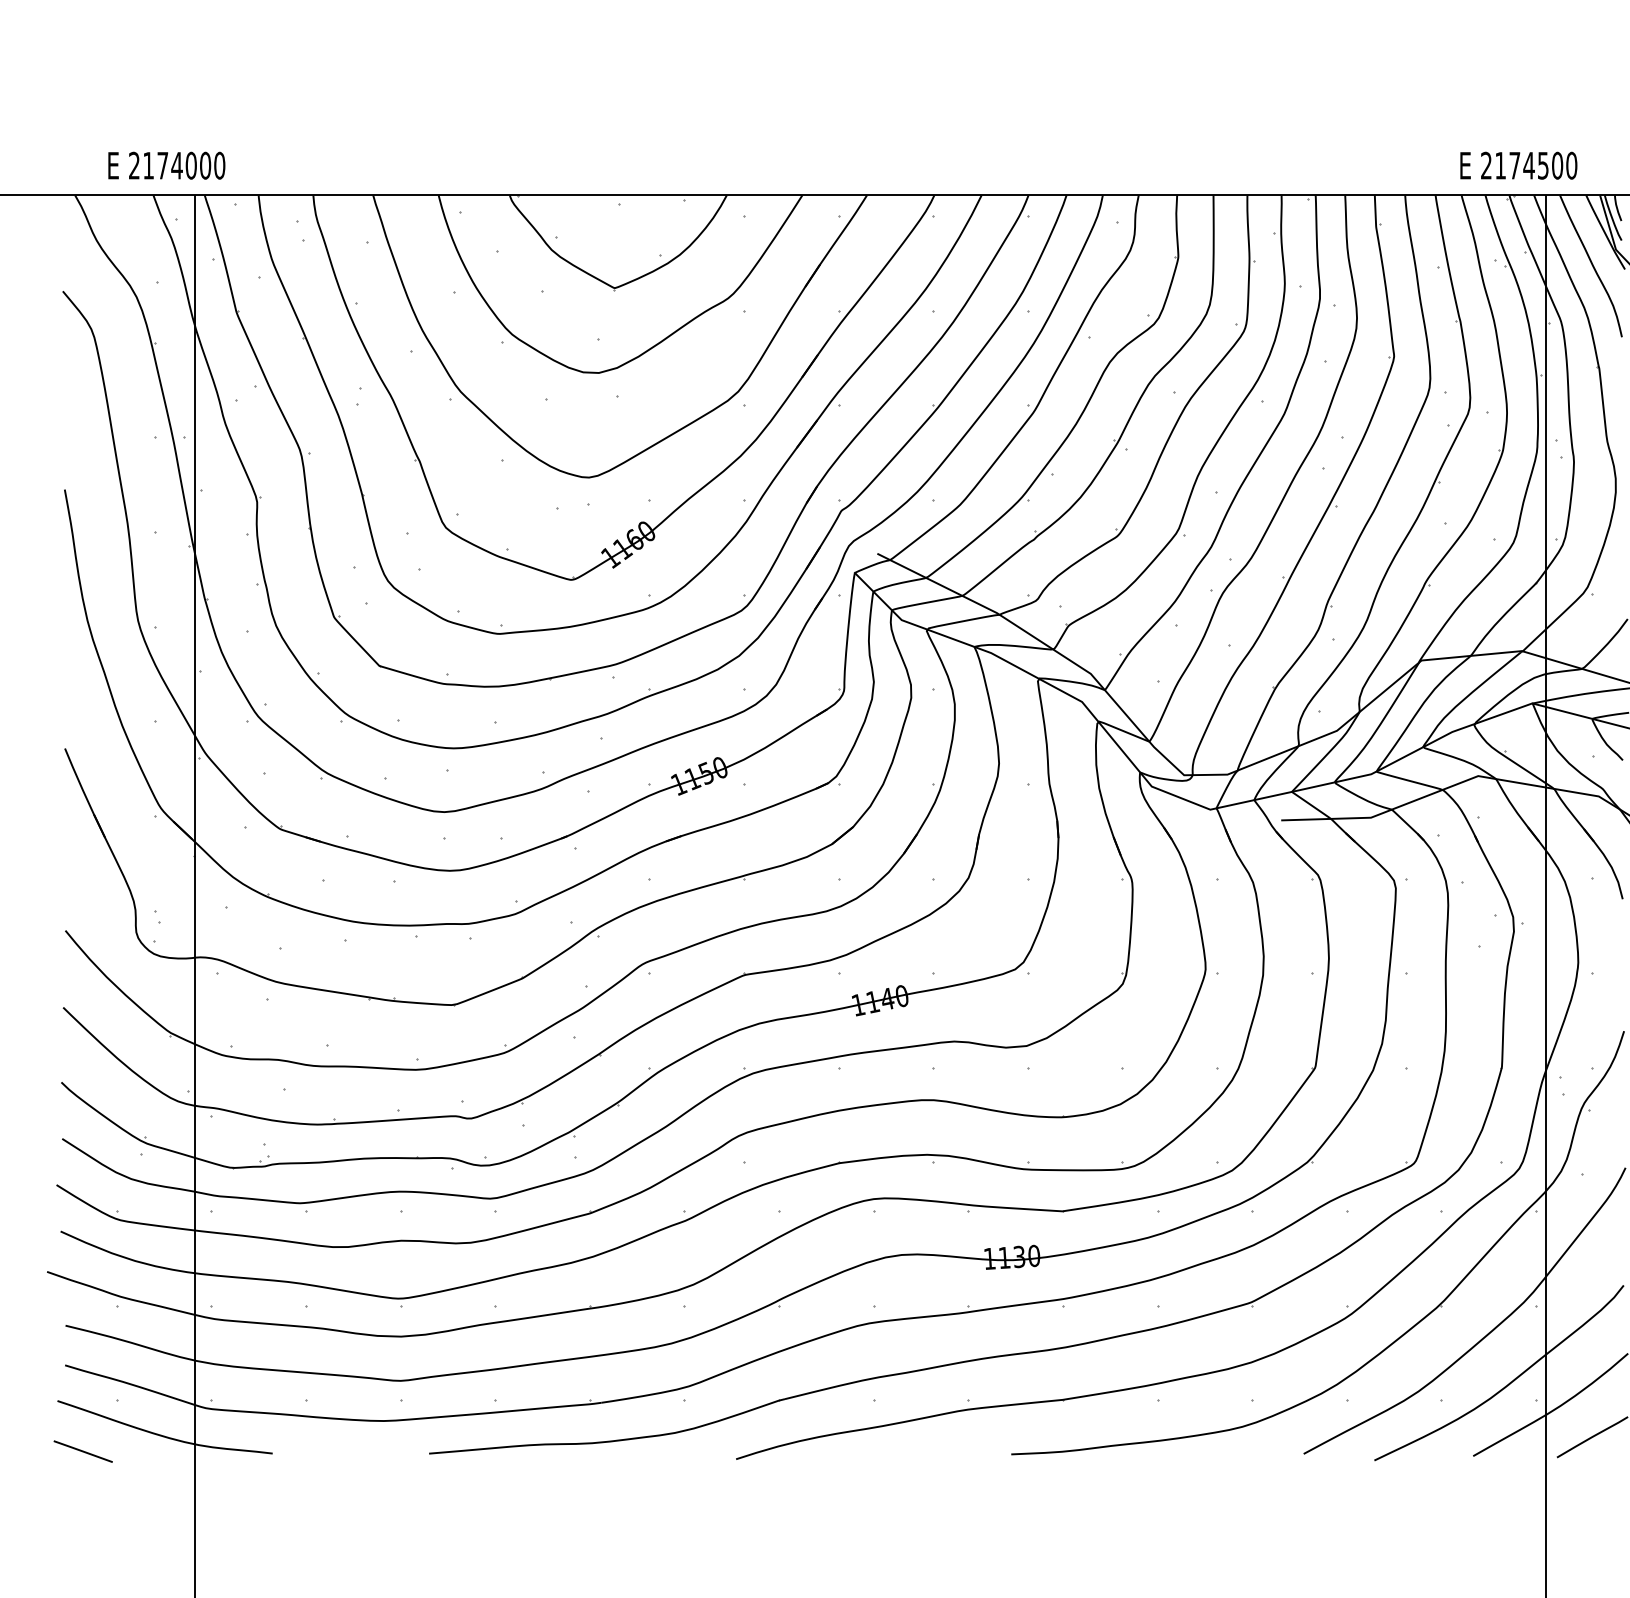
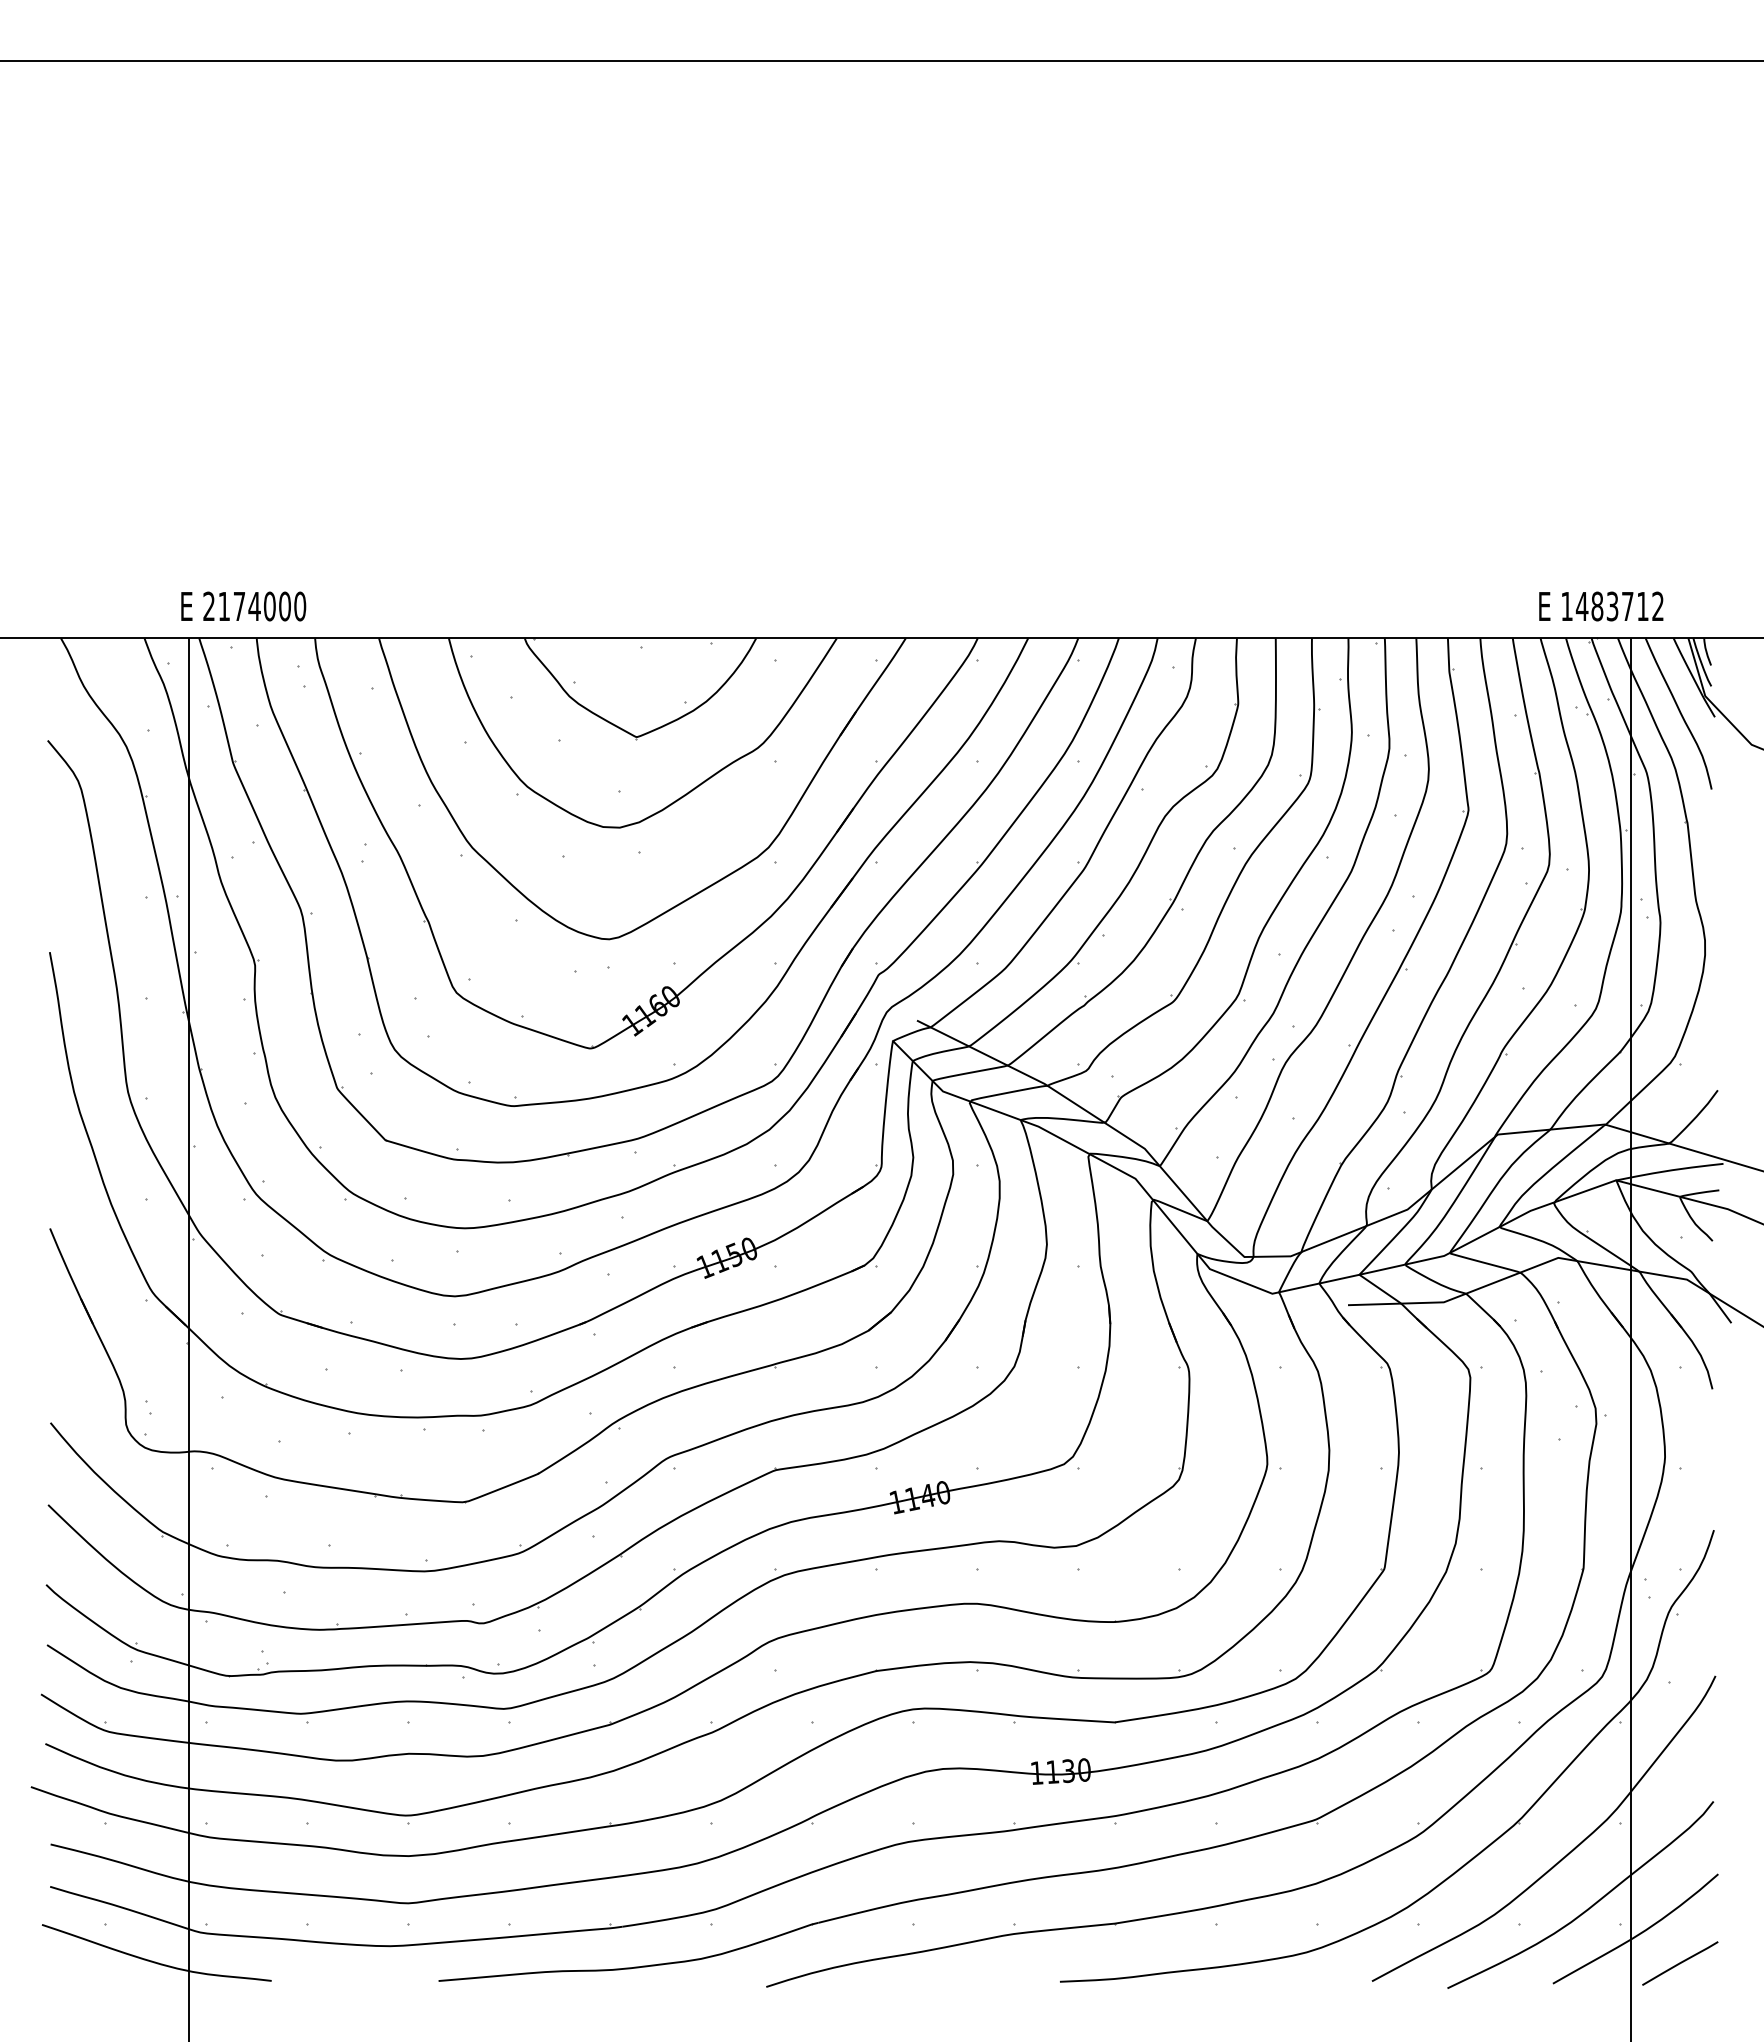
text: (166, 165) -> (243, 606), moved
text: (1529, 165) -> (1612, 606), 2174500 -> 1483712
line: (83, 1451) -> (69, 1978), removed

